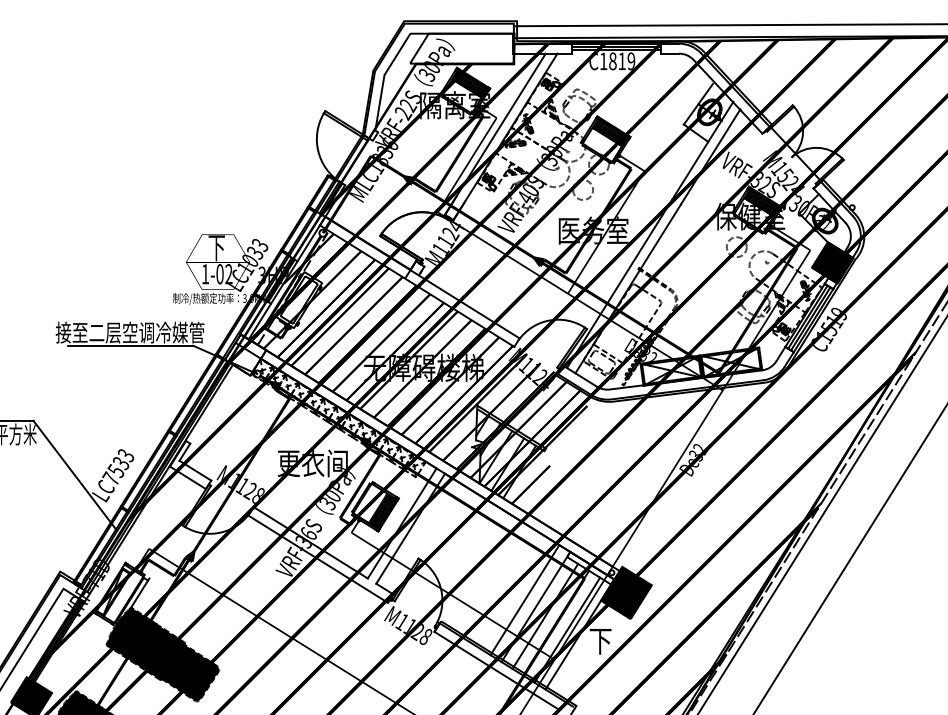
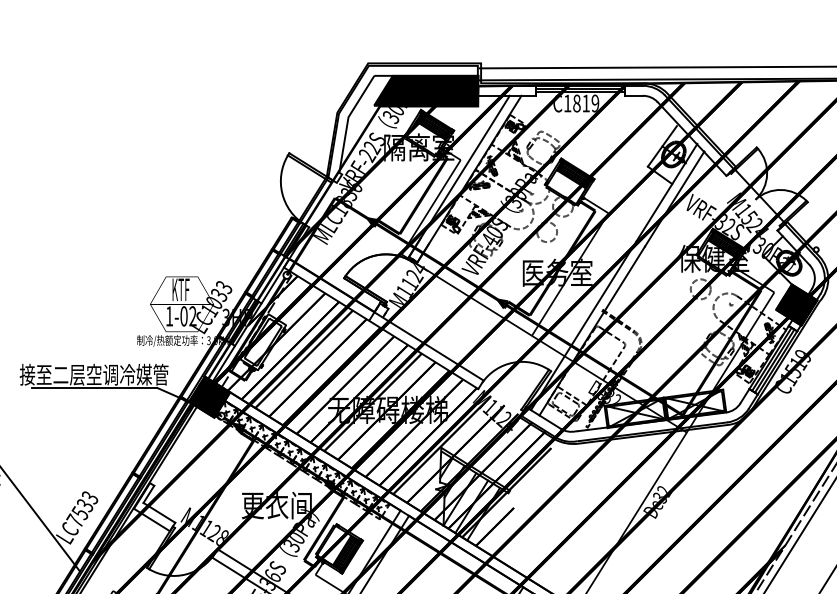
fill: (462, 48) -> (426, 90), added
text: (216, 248) -> (180, 290), 下 -> KTF
fill: (245, 354) -> (209, 396), added

